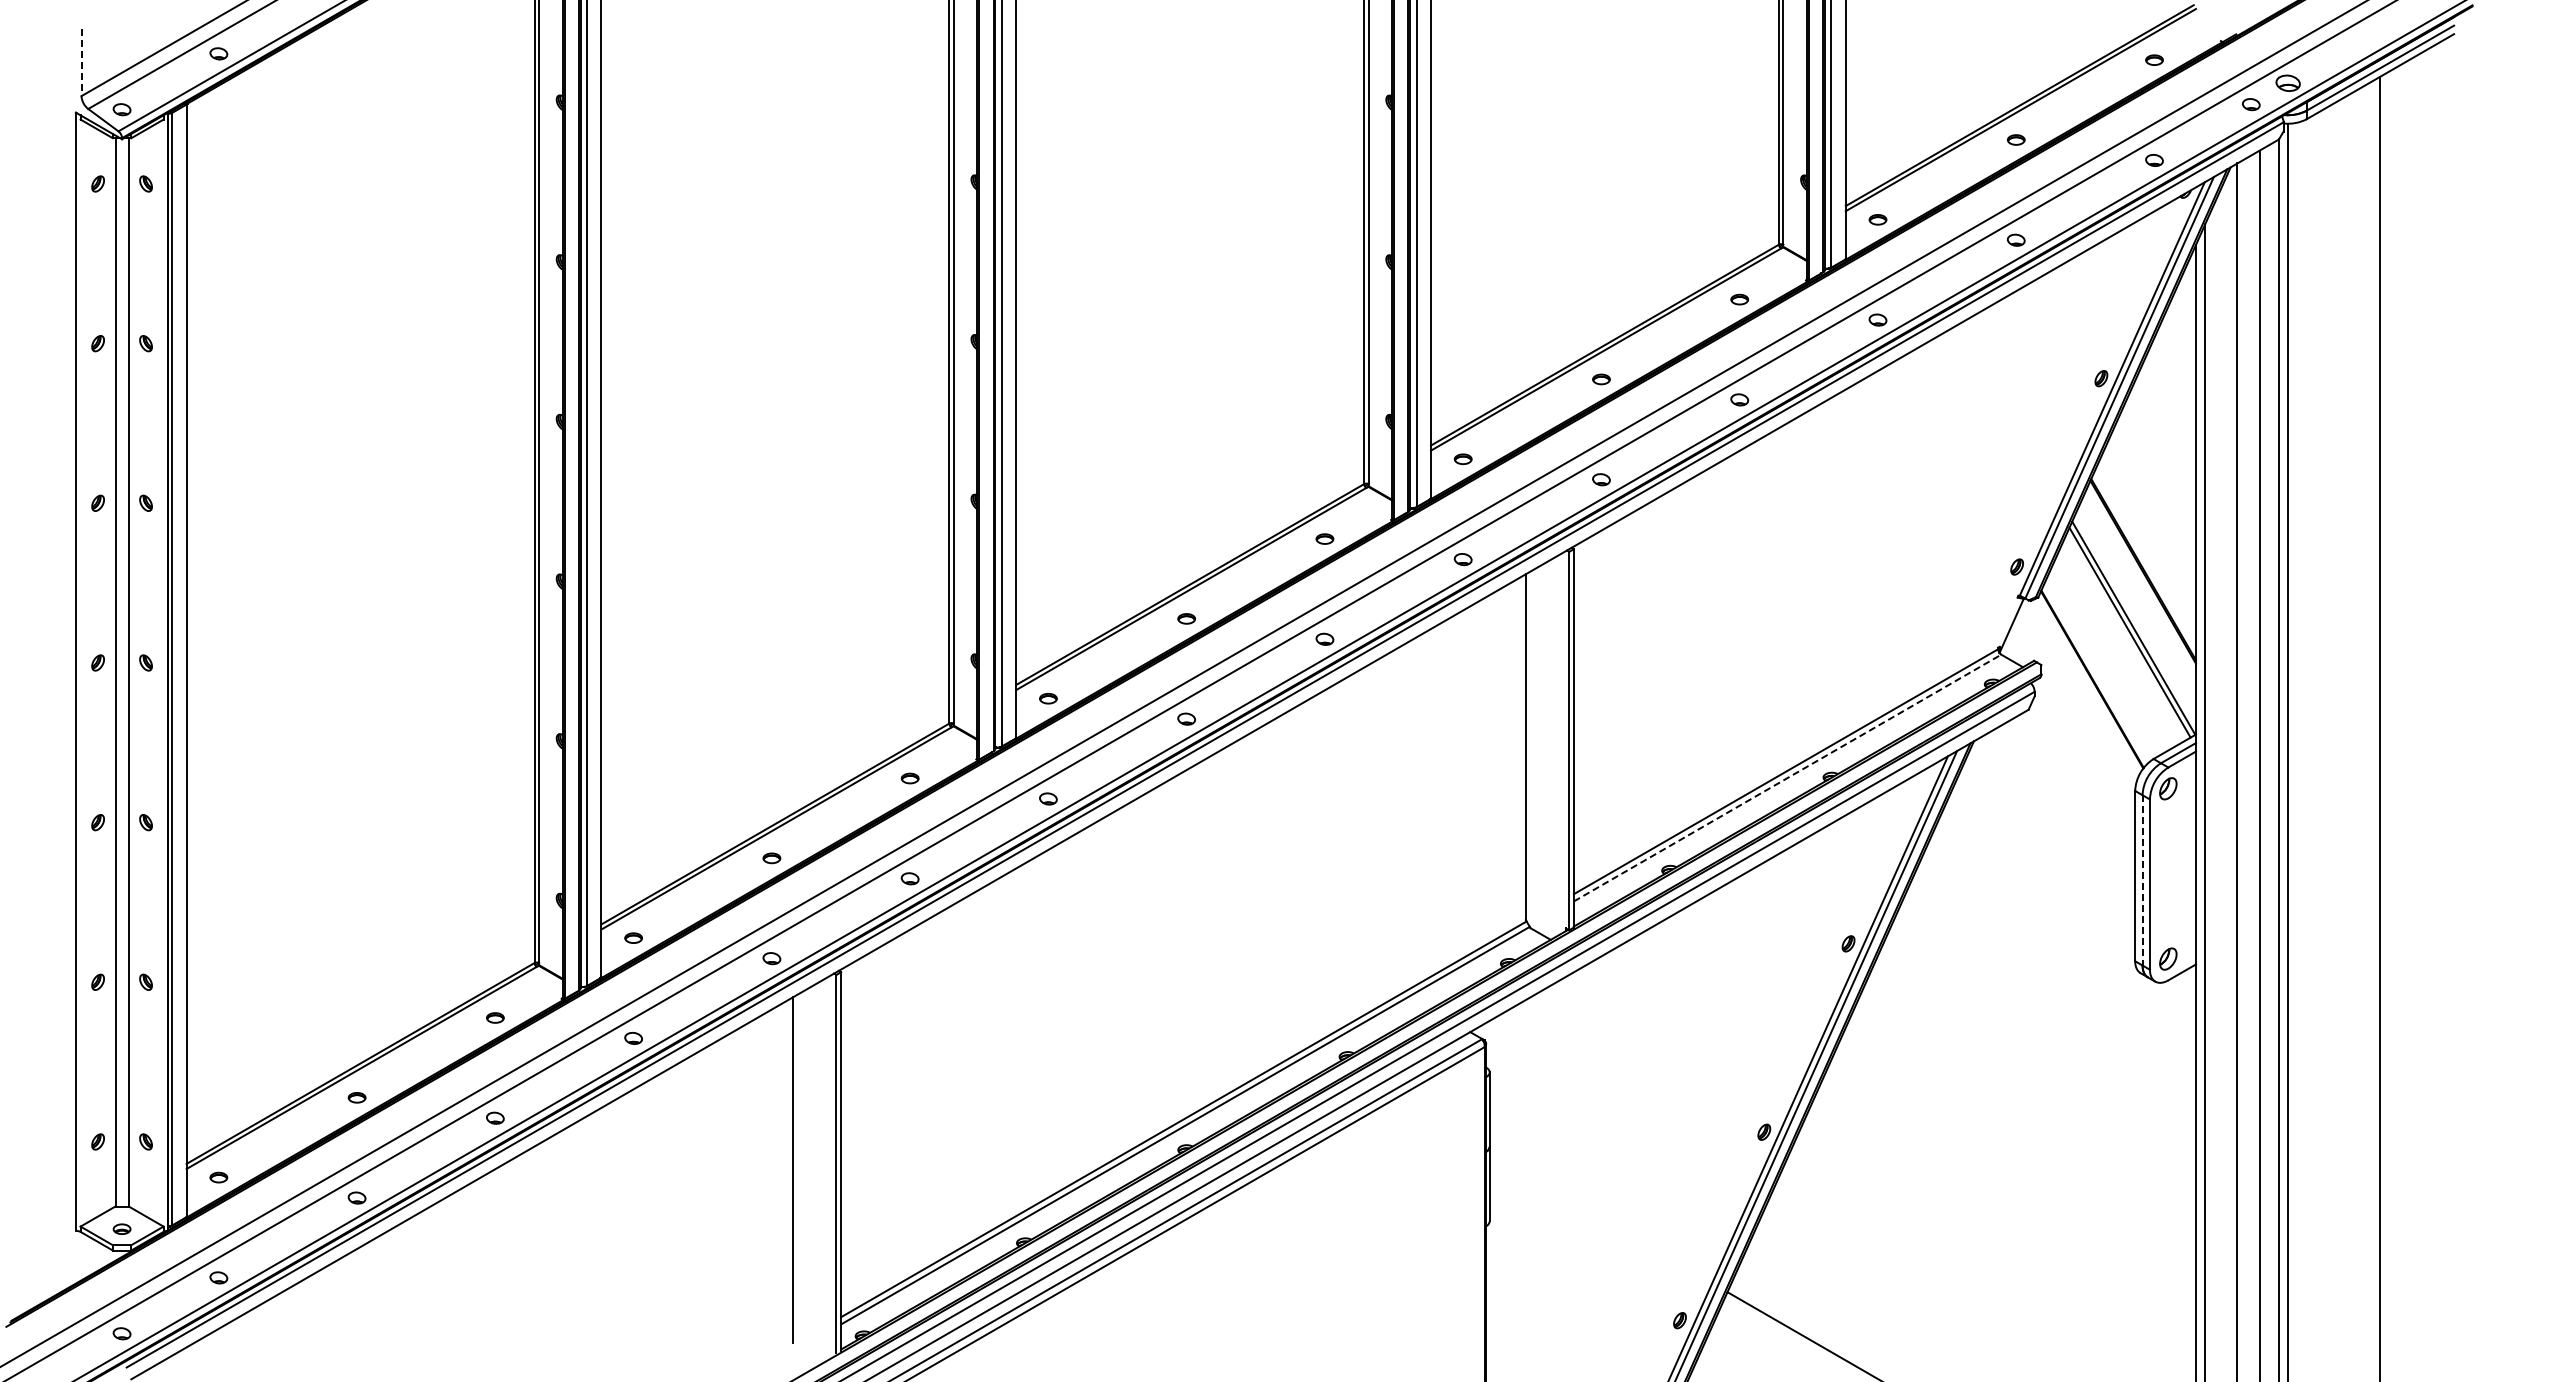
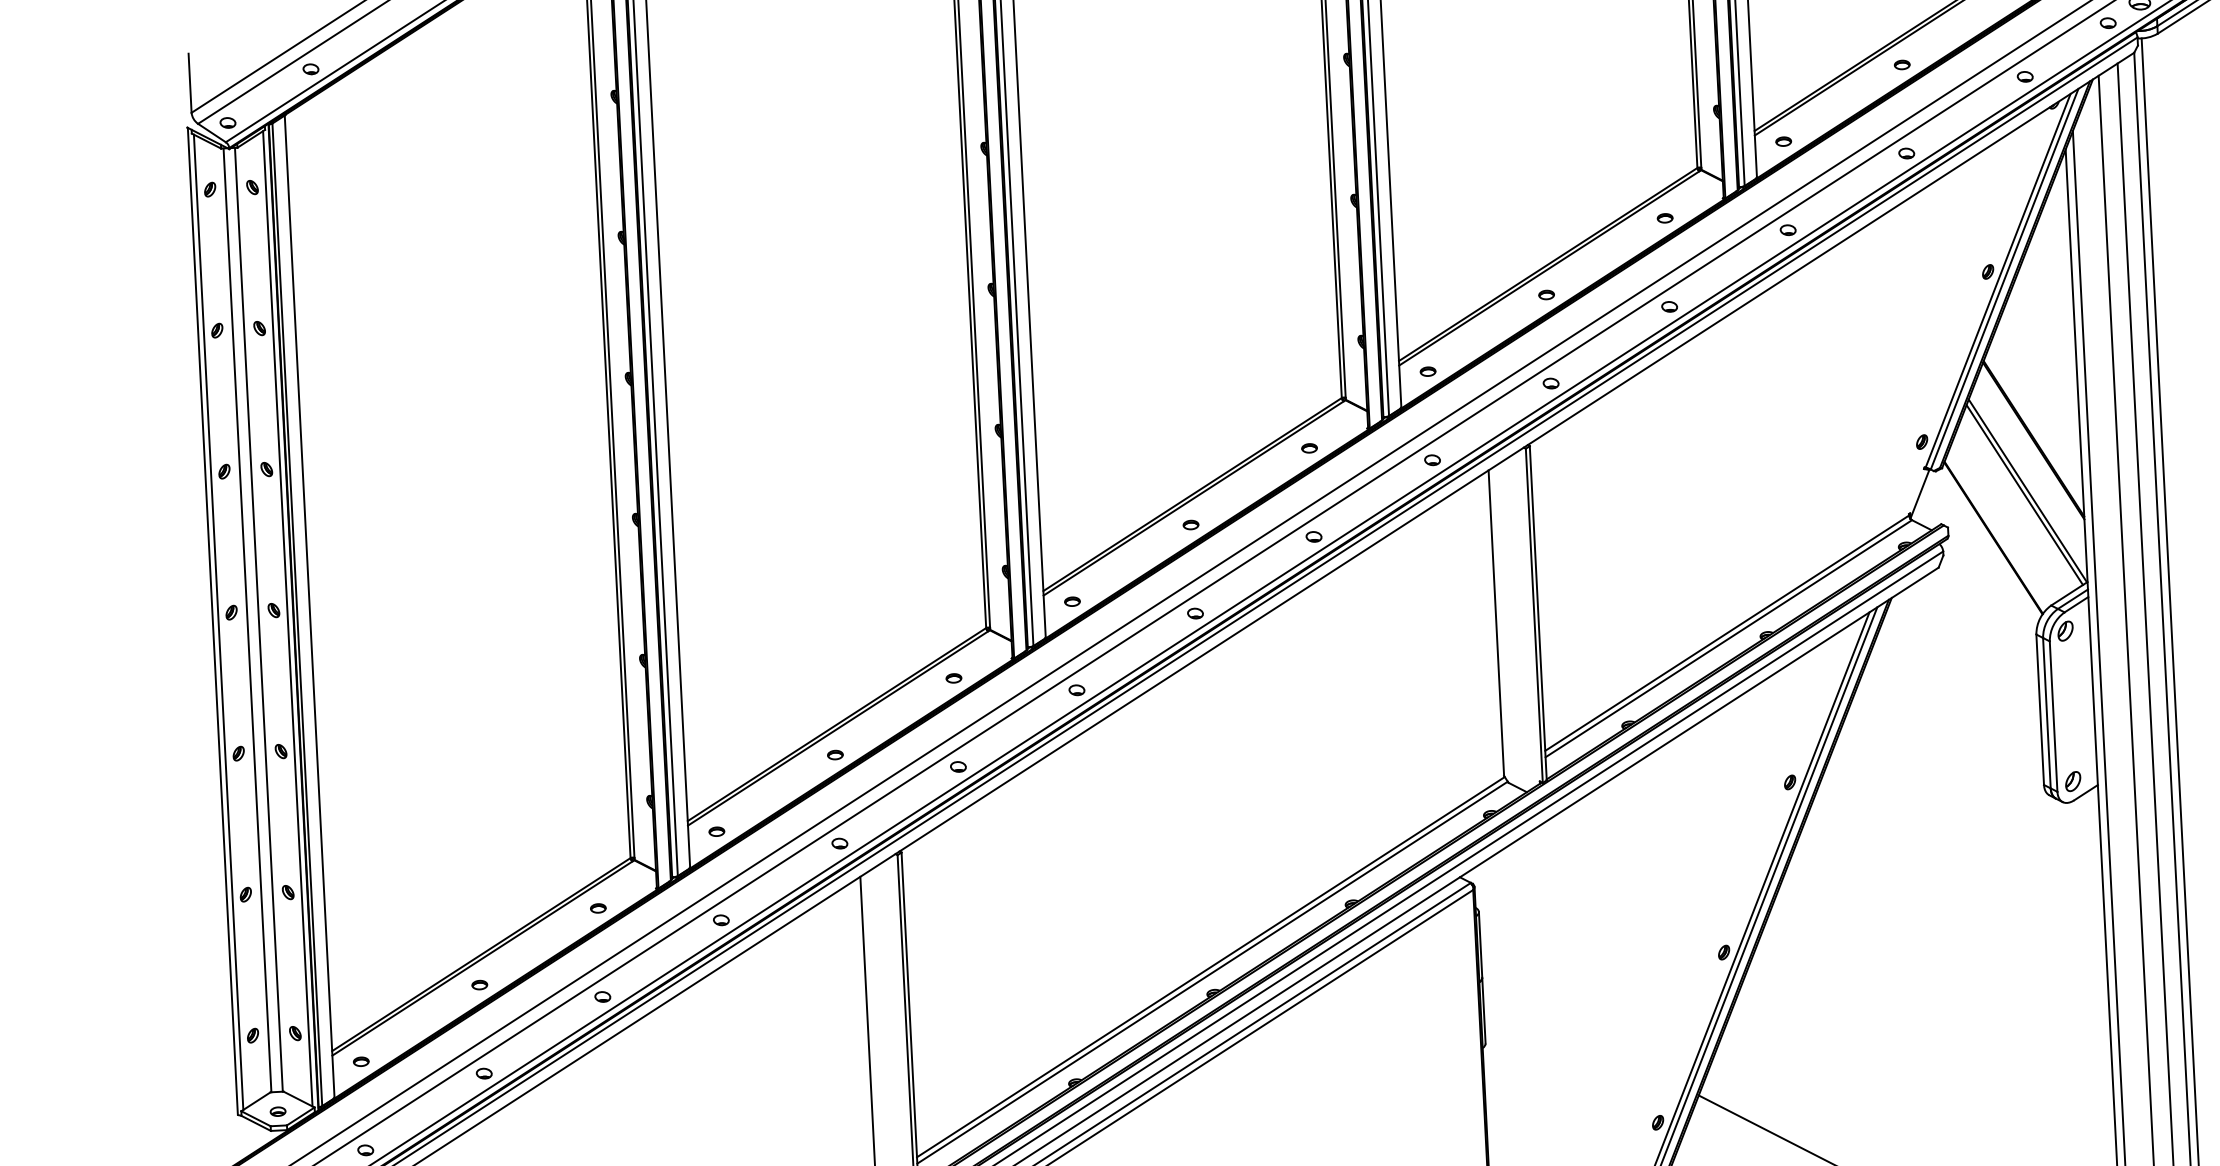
line: (81, 63) -> (190, 83), dashed -> solid
line: (82, 672) -> (218, 621), added
line: (161, 672) -> (288, 618), added
line: (1787, 778) -> (1728, 639), dashed -> solid
line: (2142, 880) -> (2046, 713), dashed -> solid

